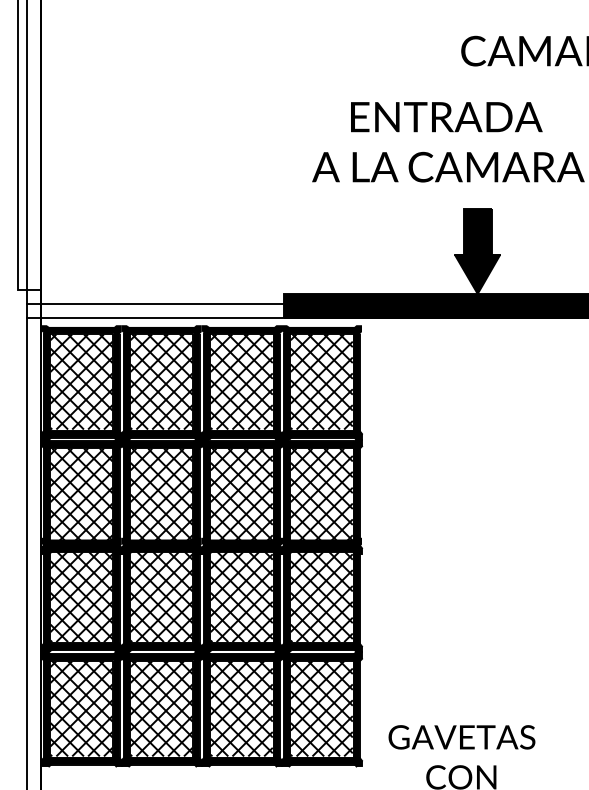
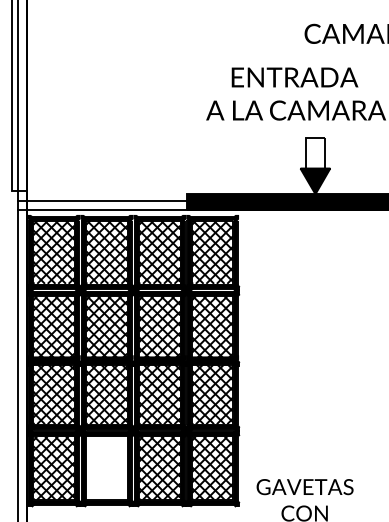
fill: (477, 232) -> (315, 153), removed
hatch: (161, 707) -> (106, 467), removed

